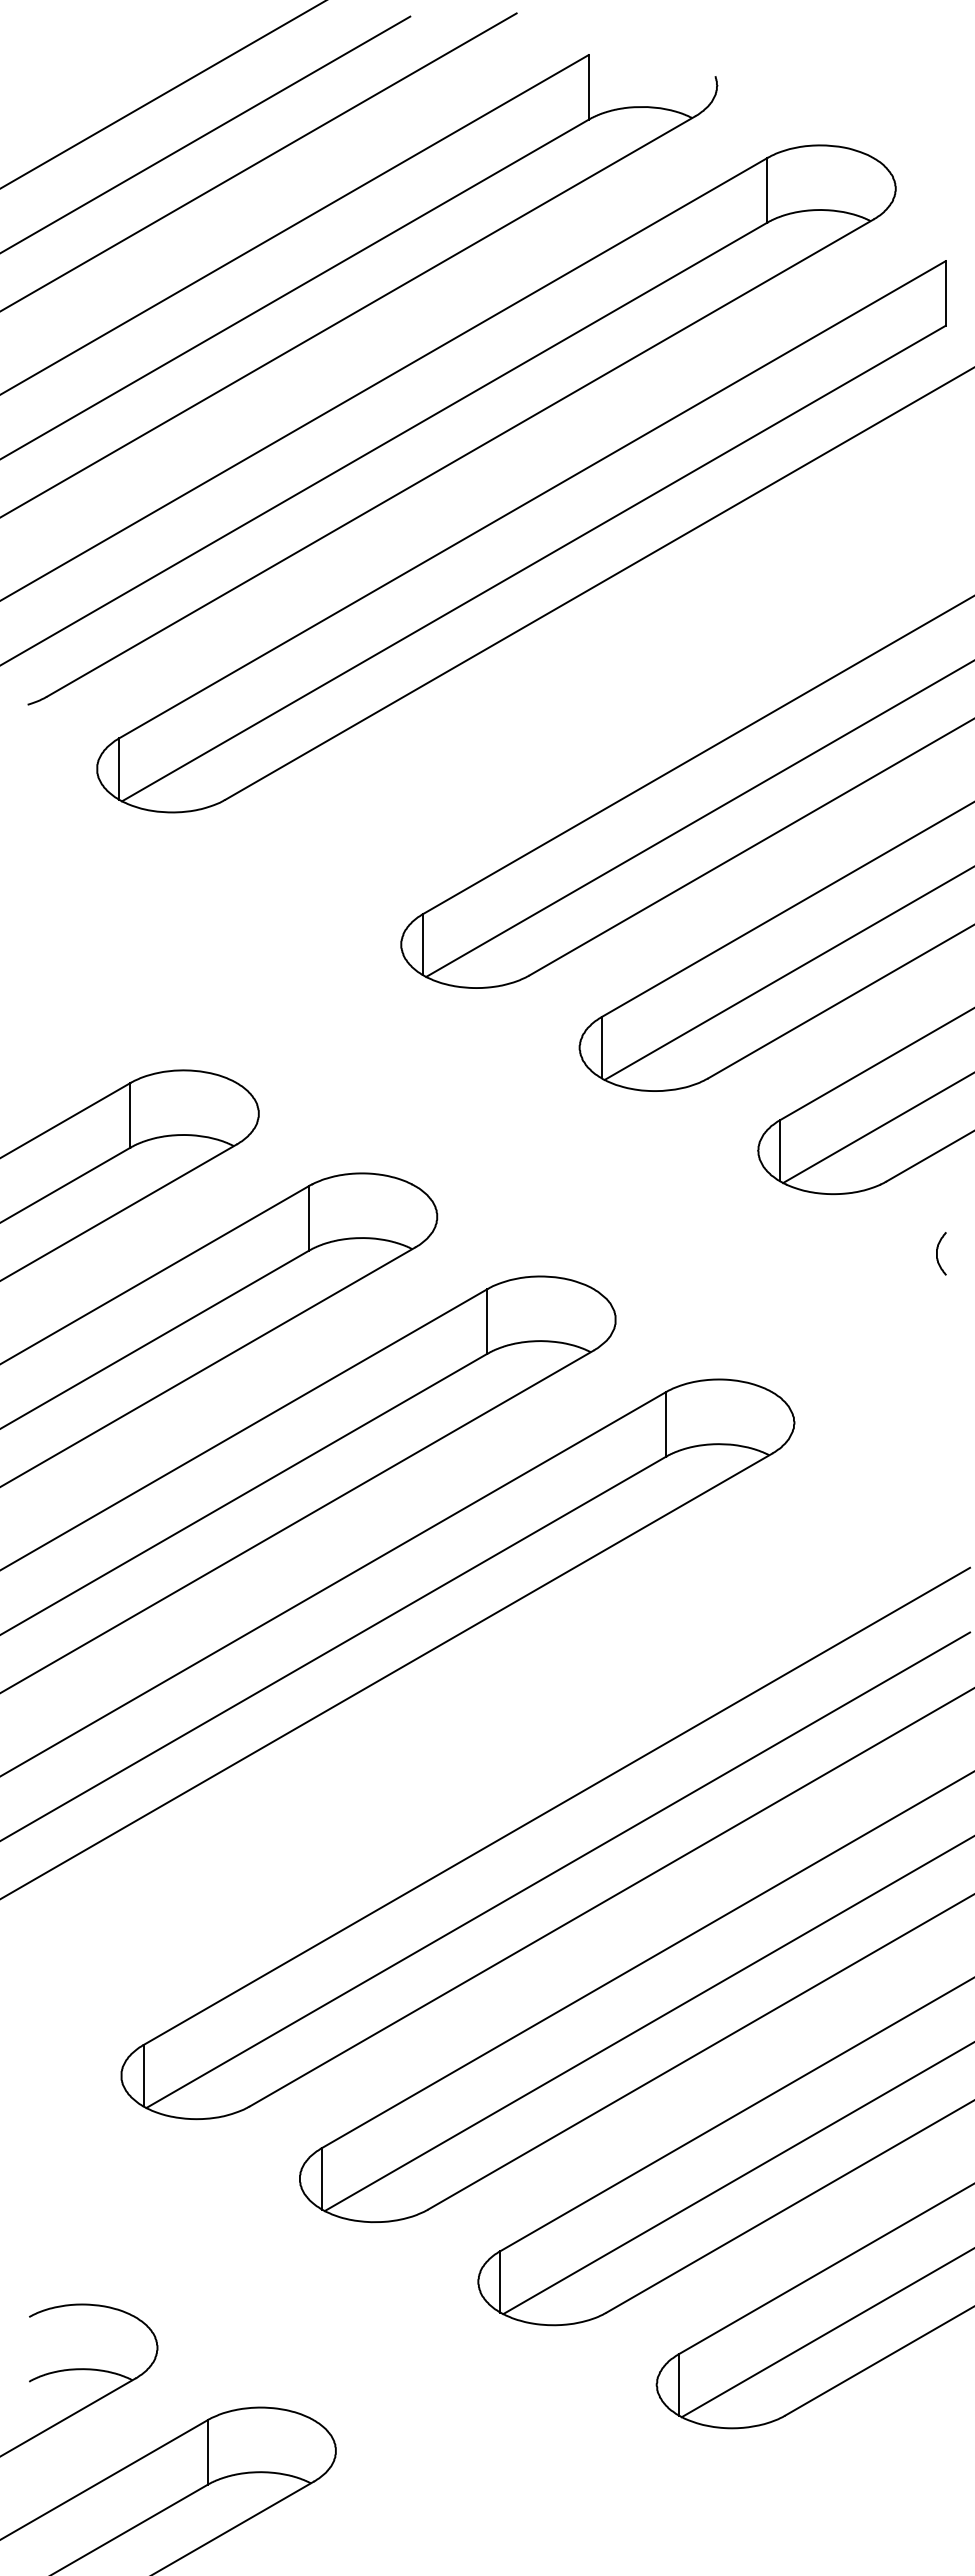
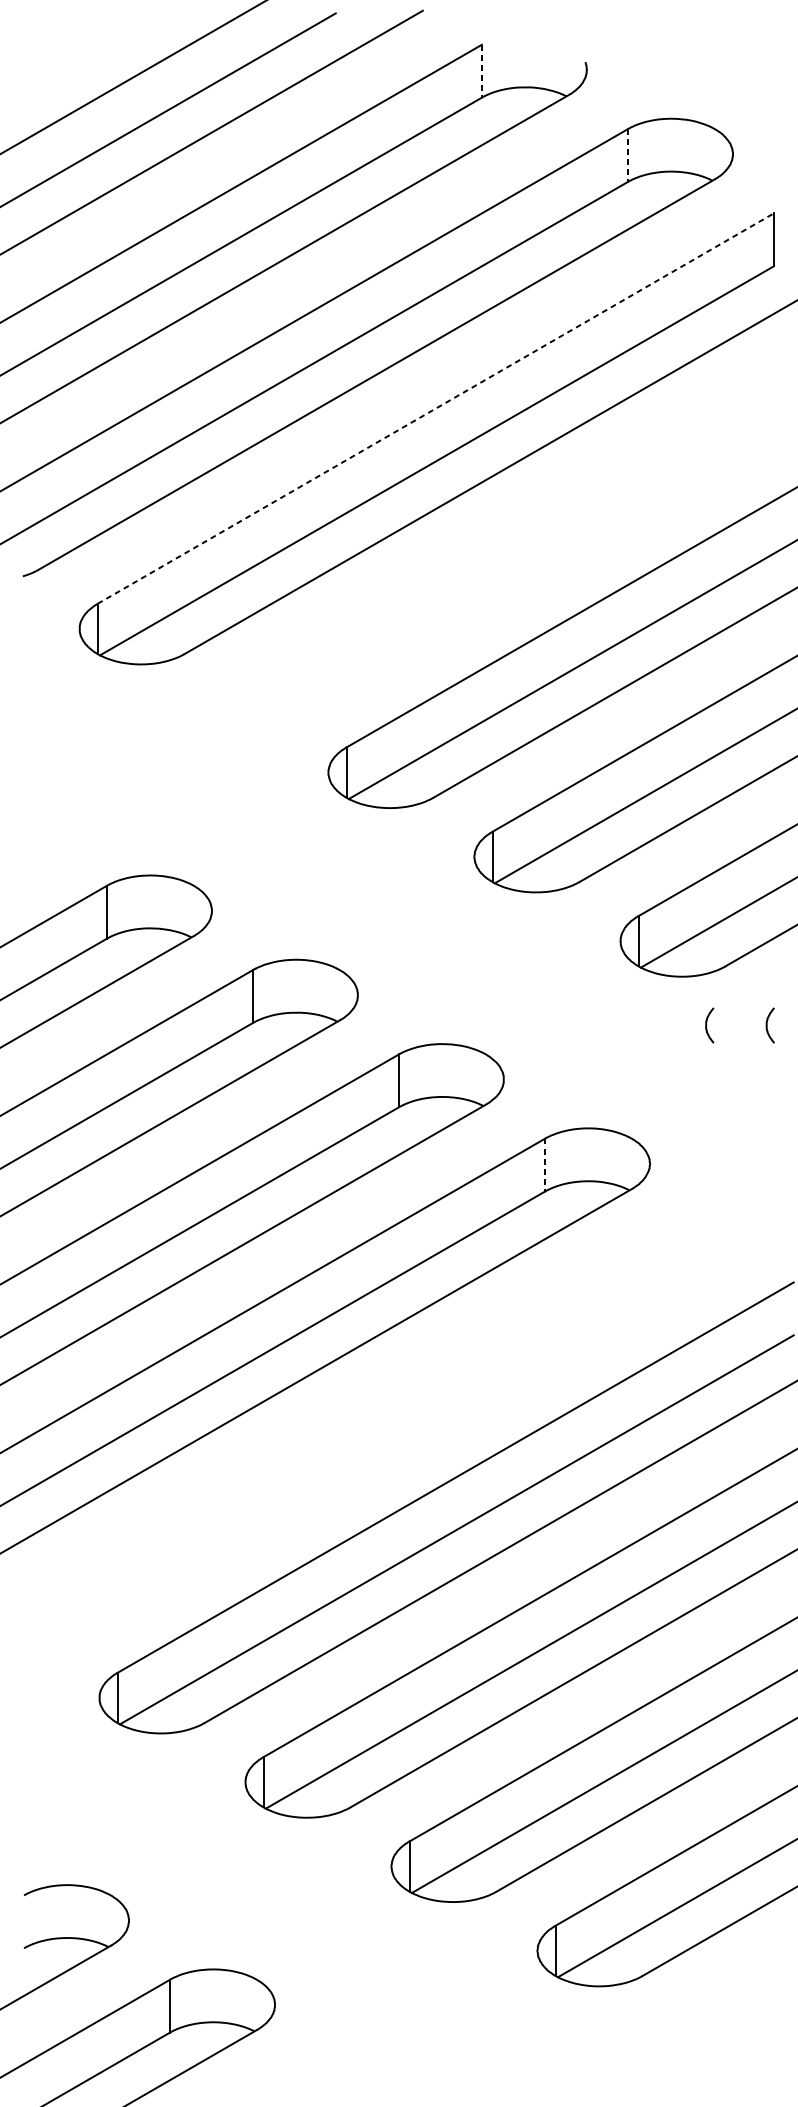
line: (588, 87) -> (481, 71), solid -> dashed
line: (767, 190) -> (628, 155), solid -> dashed
line: (532, 499) -> (435, 408), solid -> dashed
curve: (863, 1253) -> (706, 1025), added
line: (665, 1425) -> (544, 1165), solid -> dashed

